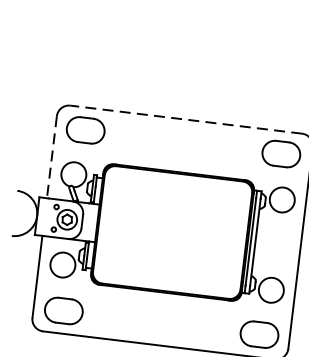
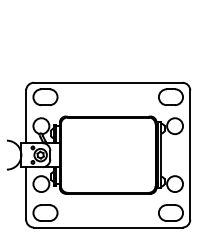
line: (185, 119) -> (107, 82), dashed -> solid
line: (52, 158) -> (26, 117), dashed -> solid

